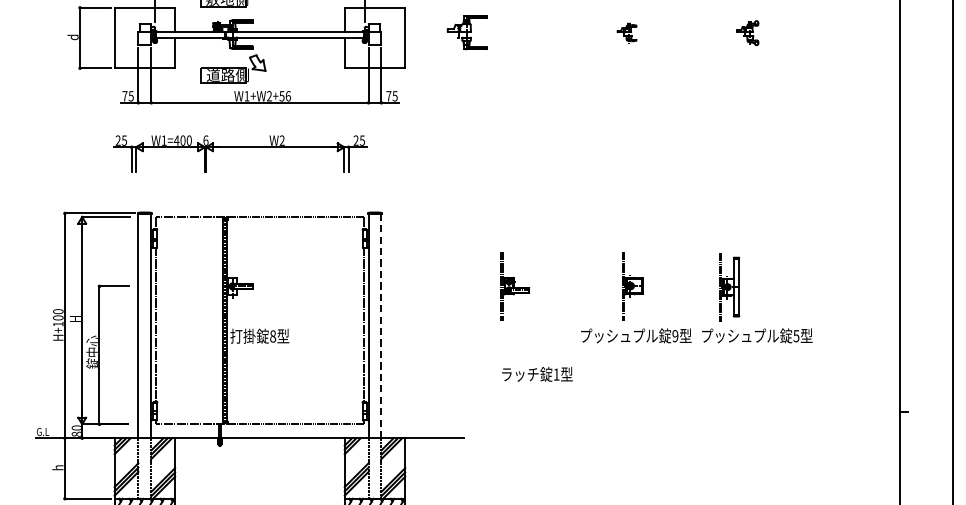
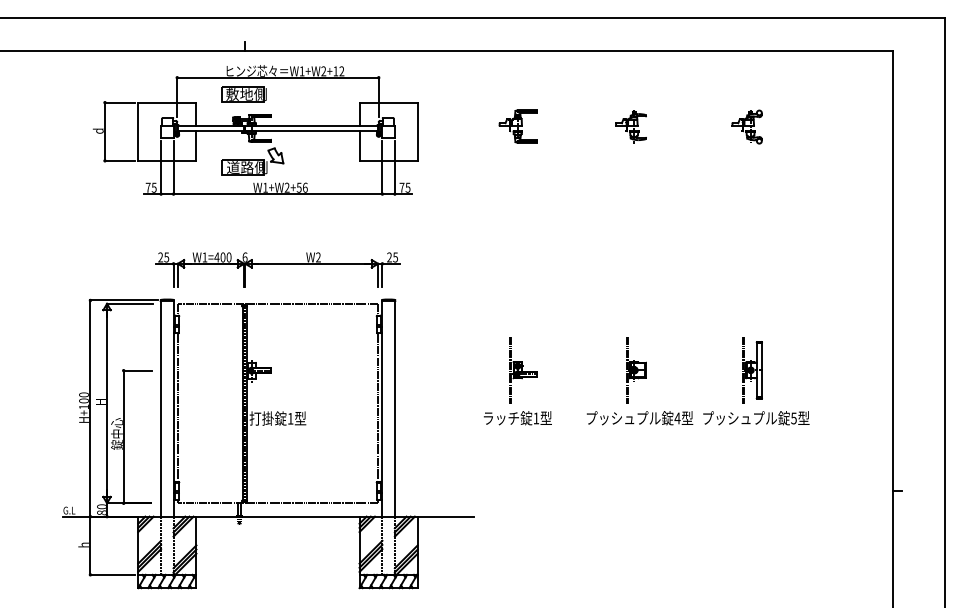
part: (466, 32) -> (517, 126), moved
part: (626, 32) -> (630, 126), size x1.67
part: (747, 32) -> (746, 126), size x1.43
part: (239, 153) -> (277, 269), moved
part: (729, 287) -> (752, 370), moved
line: (381, 325) -> (394, 408), dashed -> solid
text: (272, 336) -> (290, 418), 8 -> 1
text: (675, 336) -> (677, 418), 9 -> 4
text: (537, 374) -> (517, 418), moved

